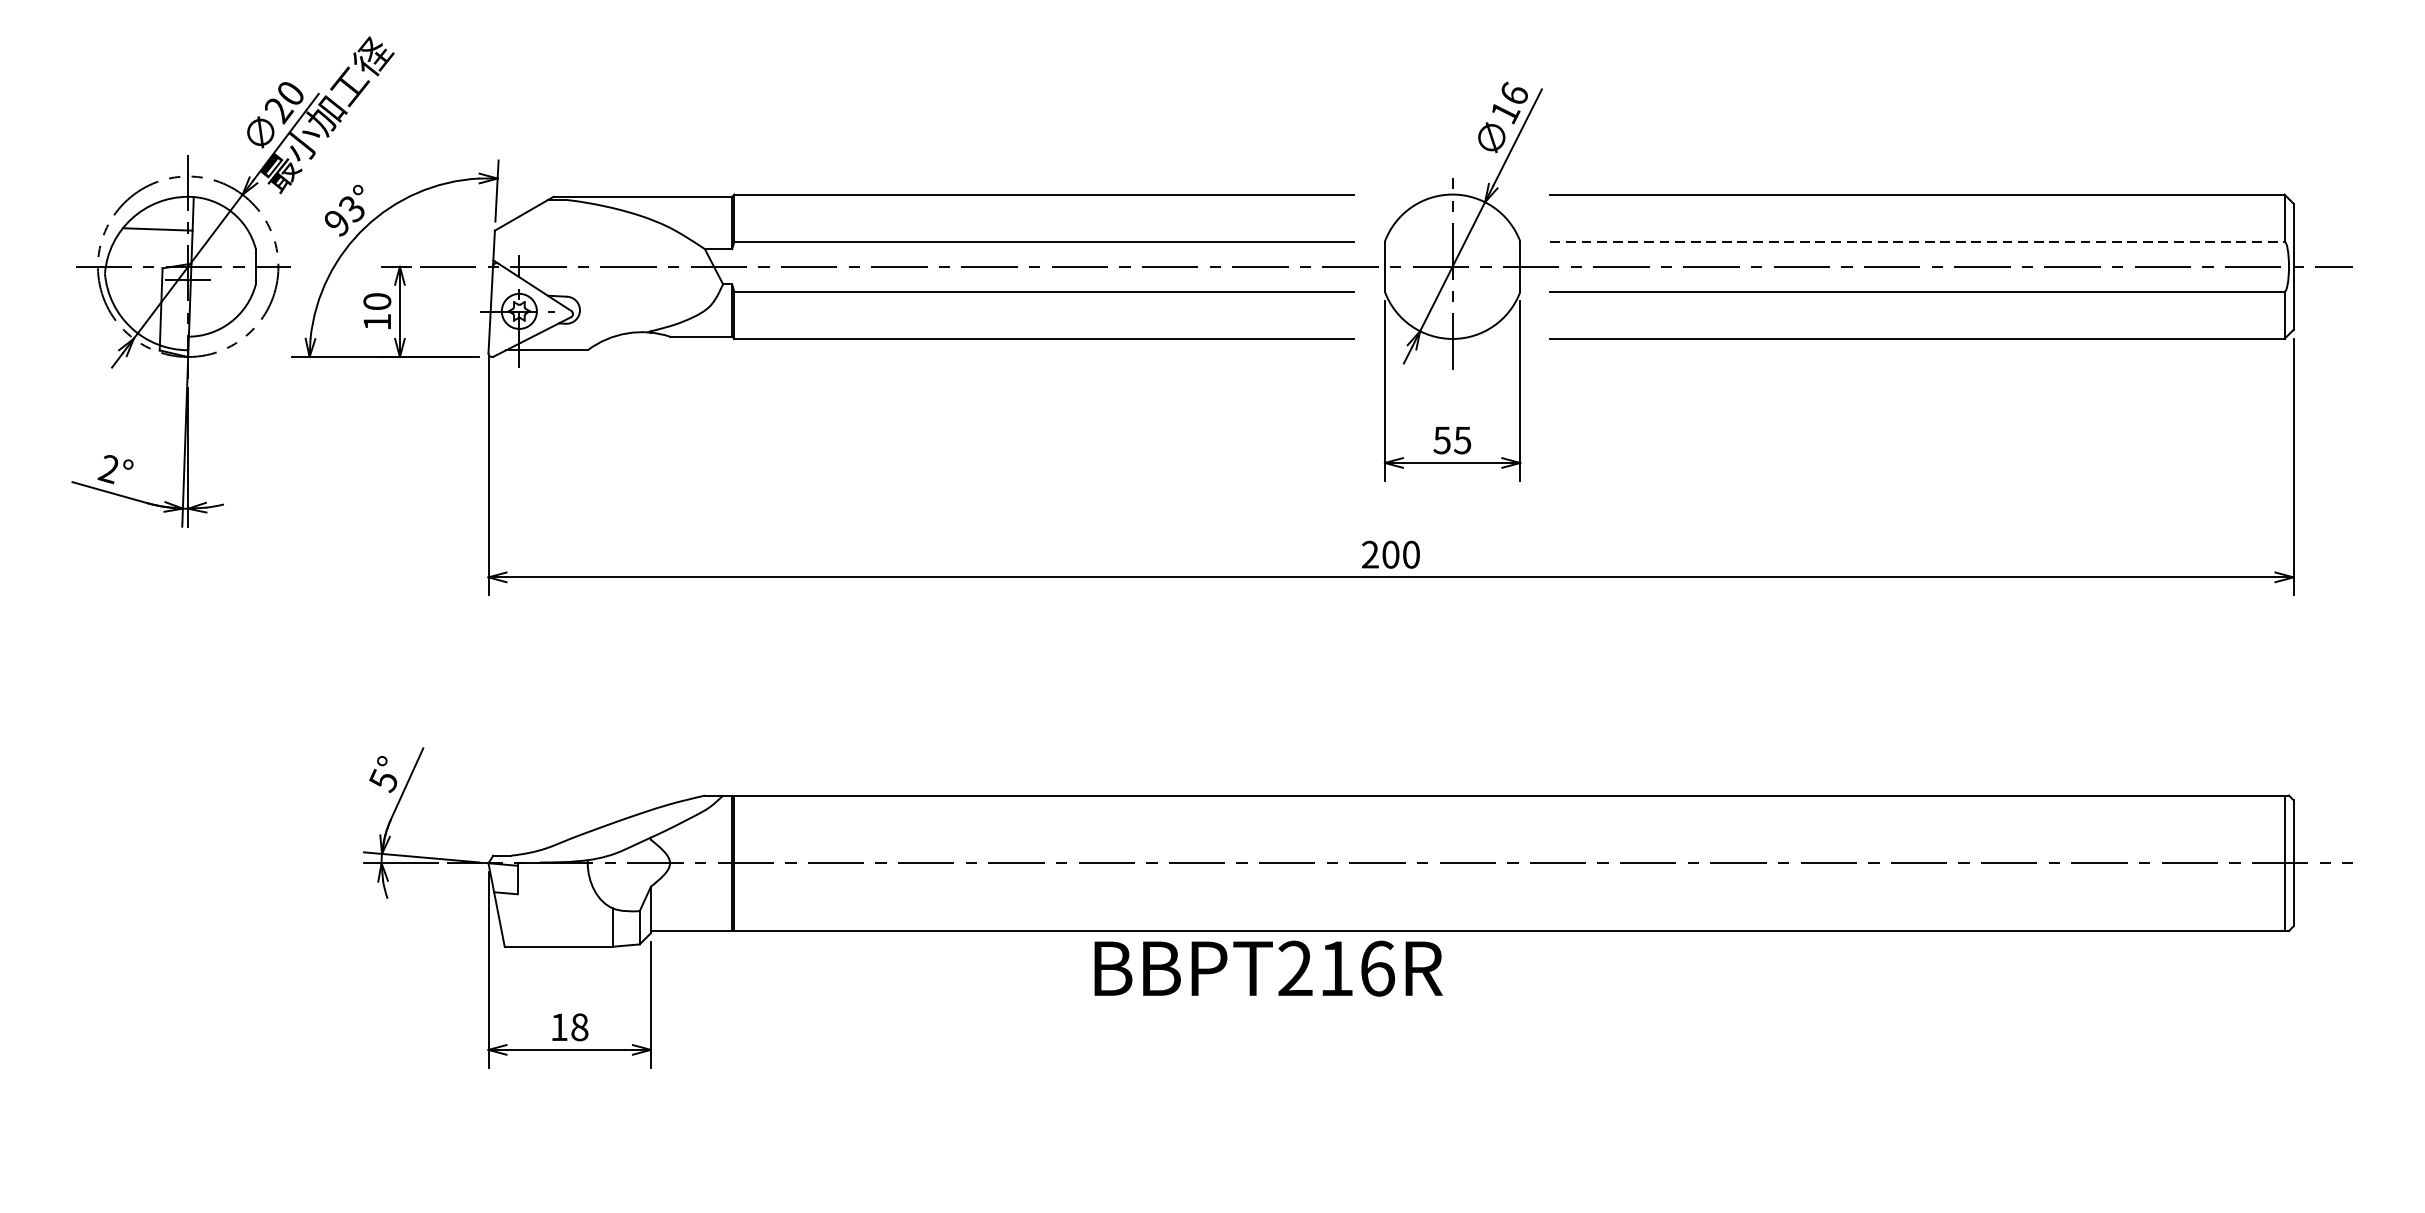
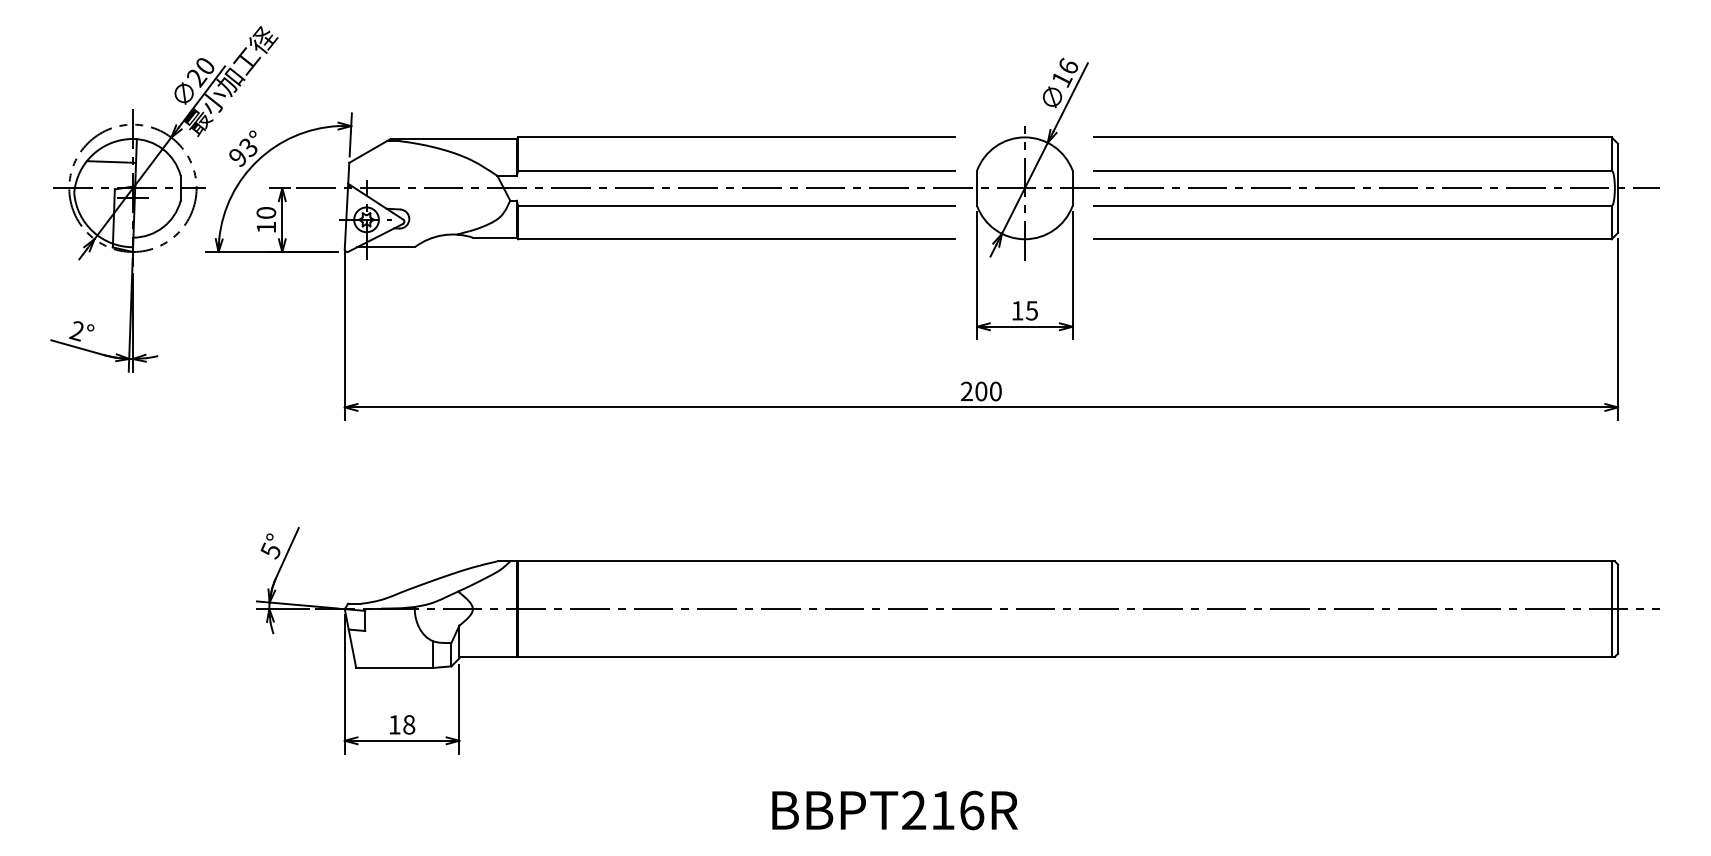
line: (1917, 241) -> (1352, 170), dashed -> solid
text: (1442, 439) -> (1017, 310), 55 -> 15
text: (1267, 968) -> (894, 810), moved

